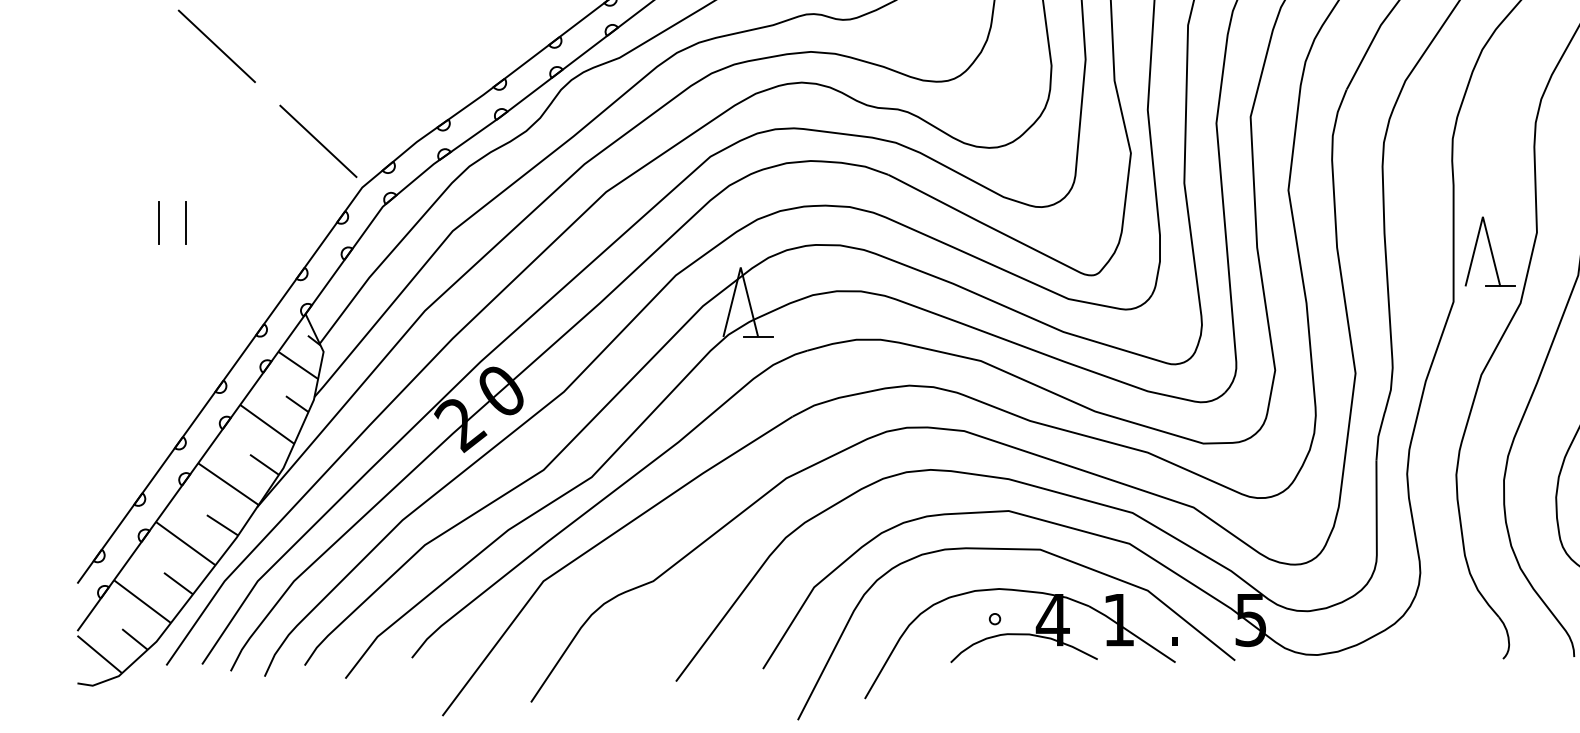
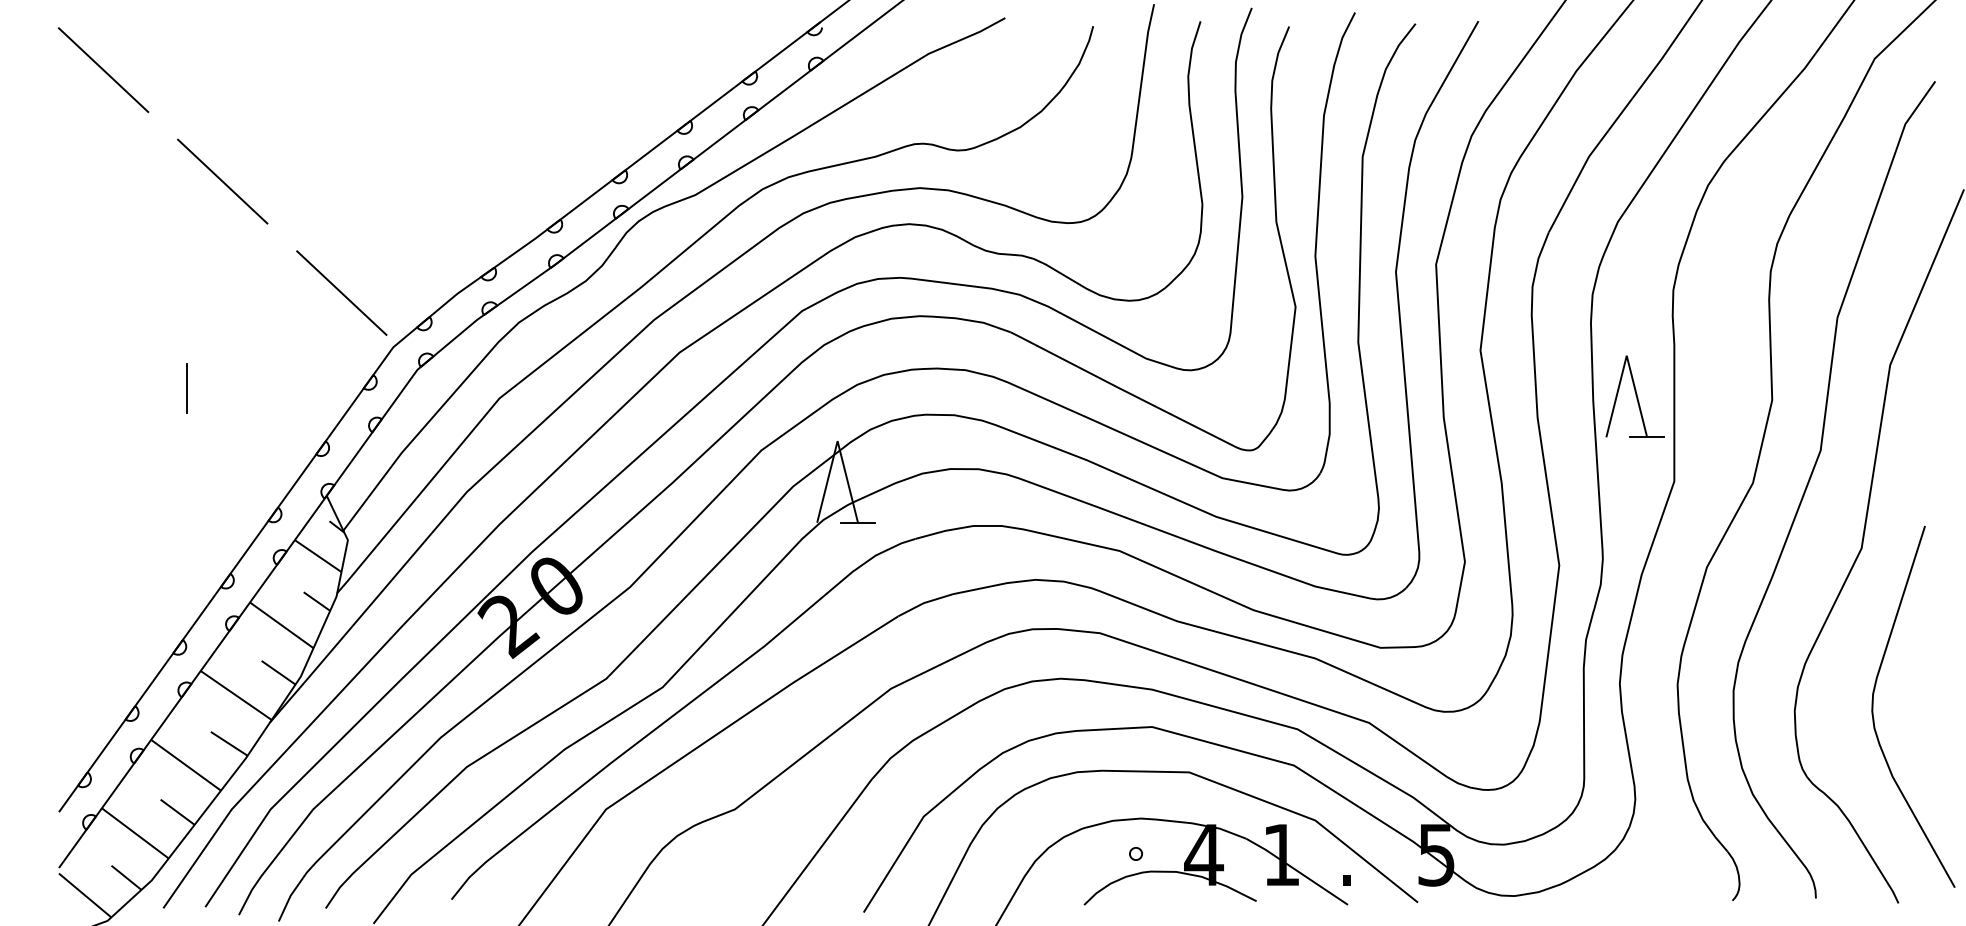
line: (158, 222) -> (154, 388), removed
part: (1489, 251) -> (1634, 396), moved

